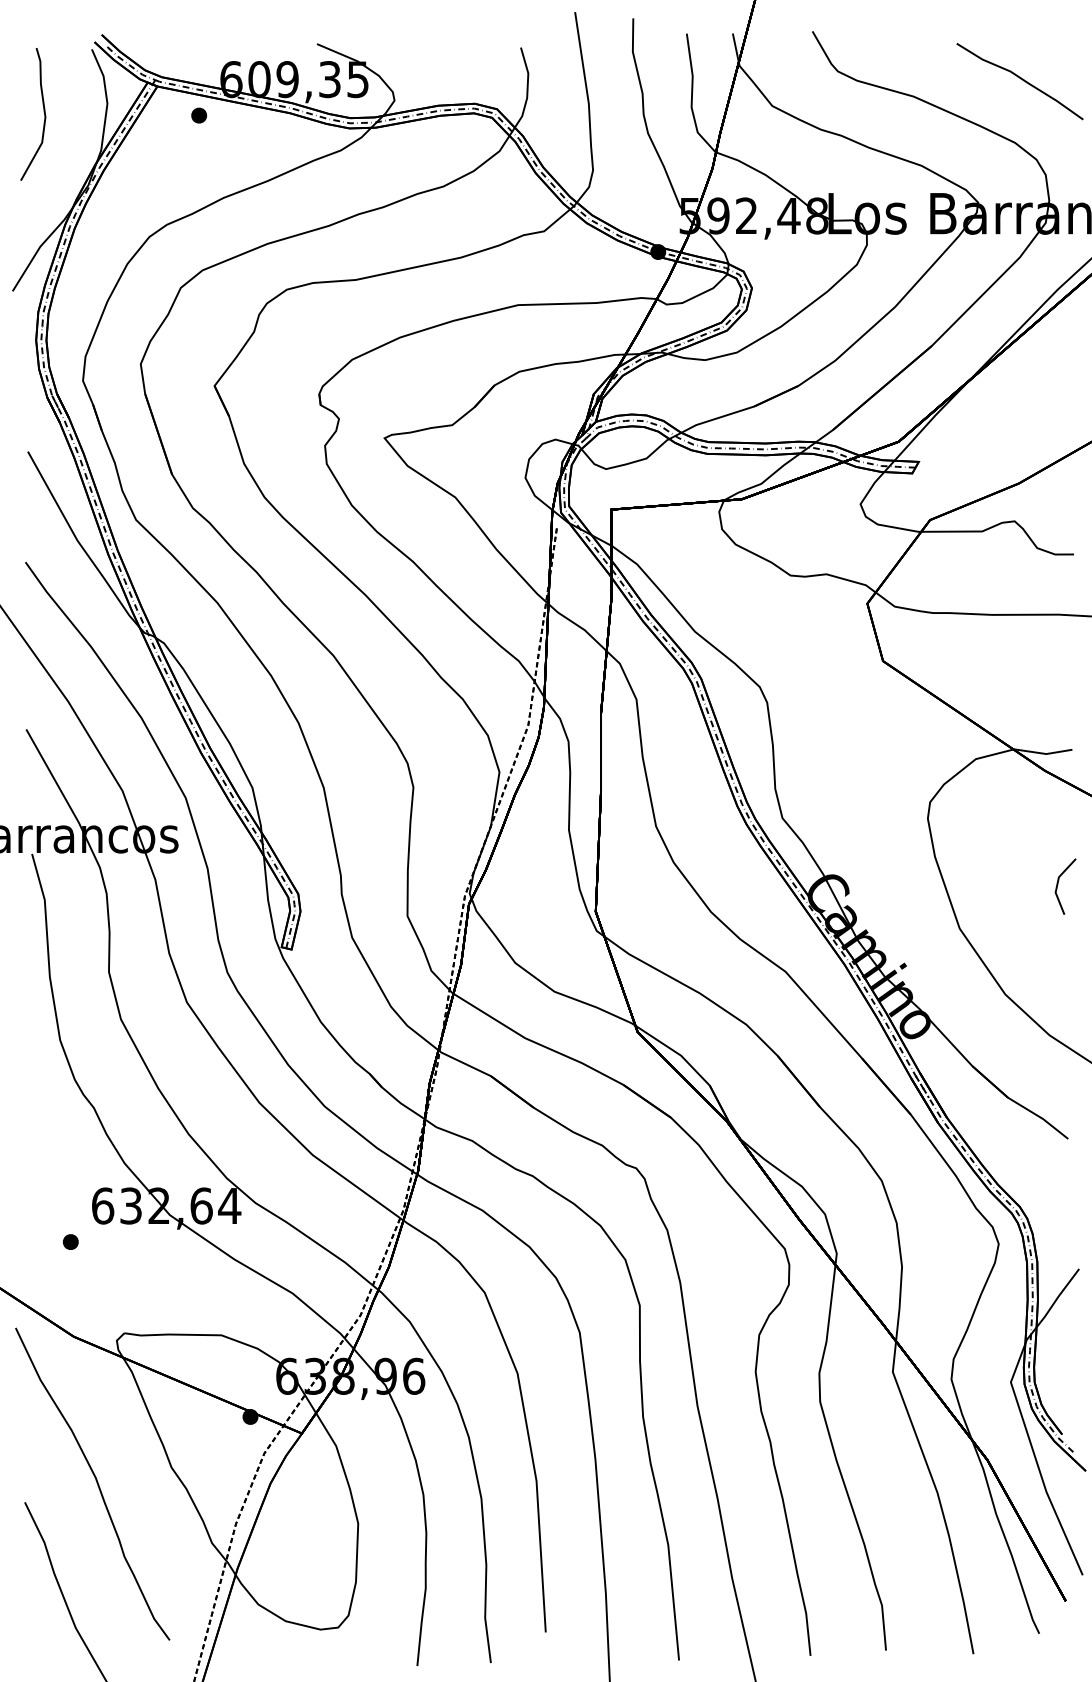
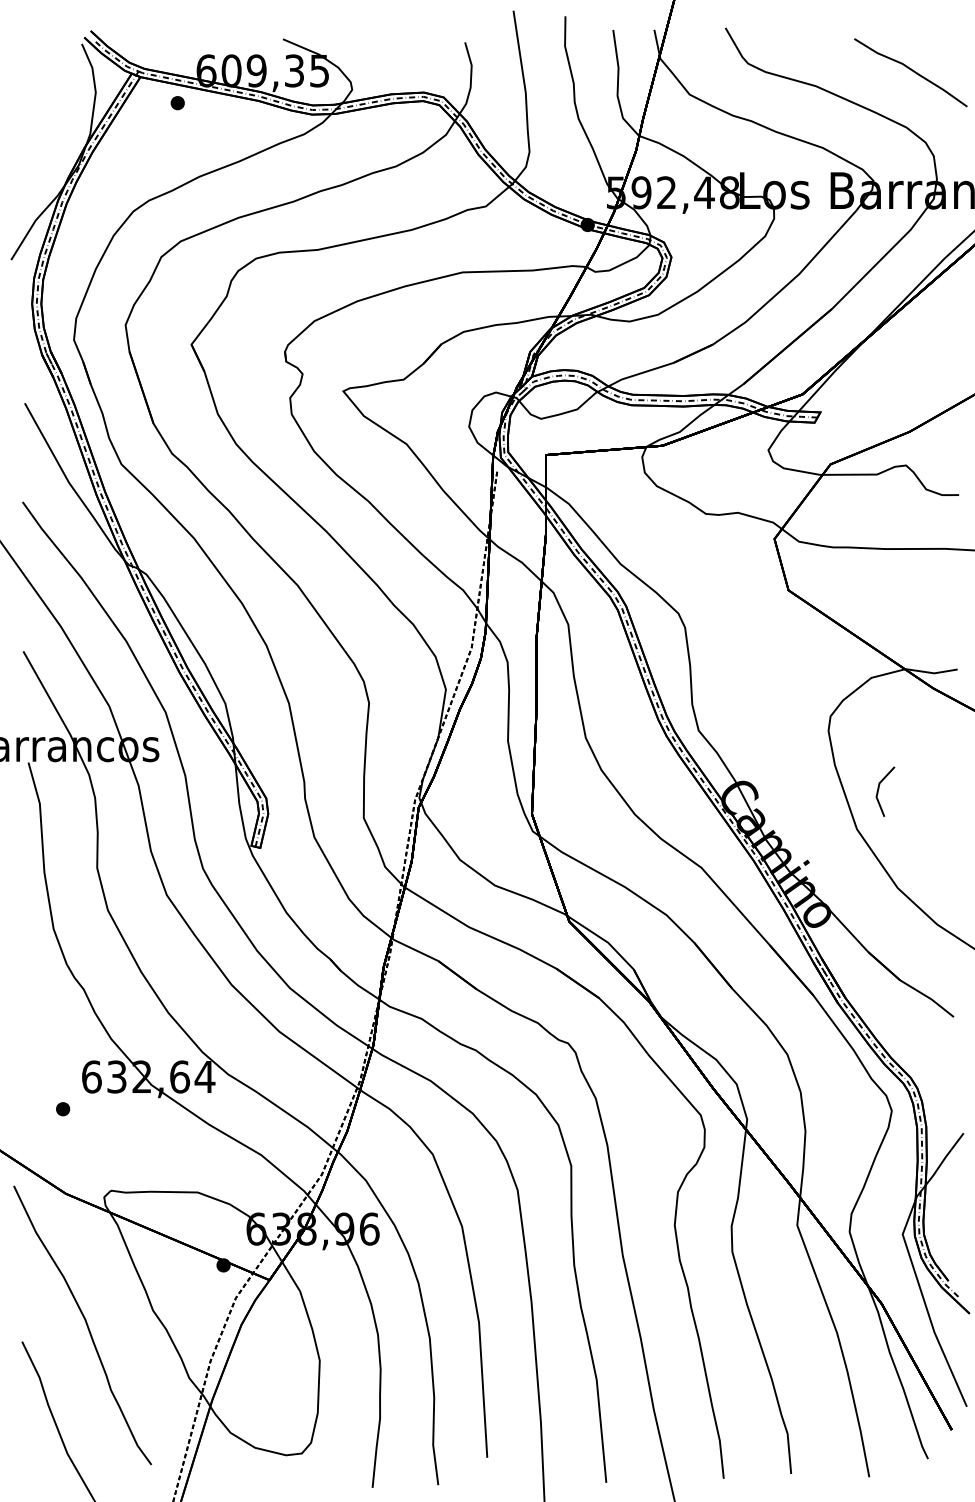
curve: (43, 112) -> (38, 100), removed
line: (1058, 885) -> (879, 790), moved

